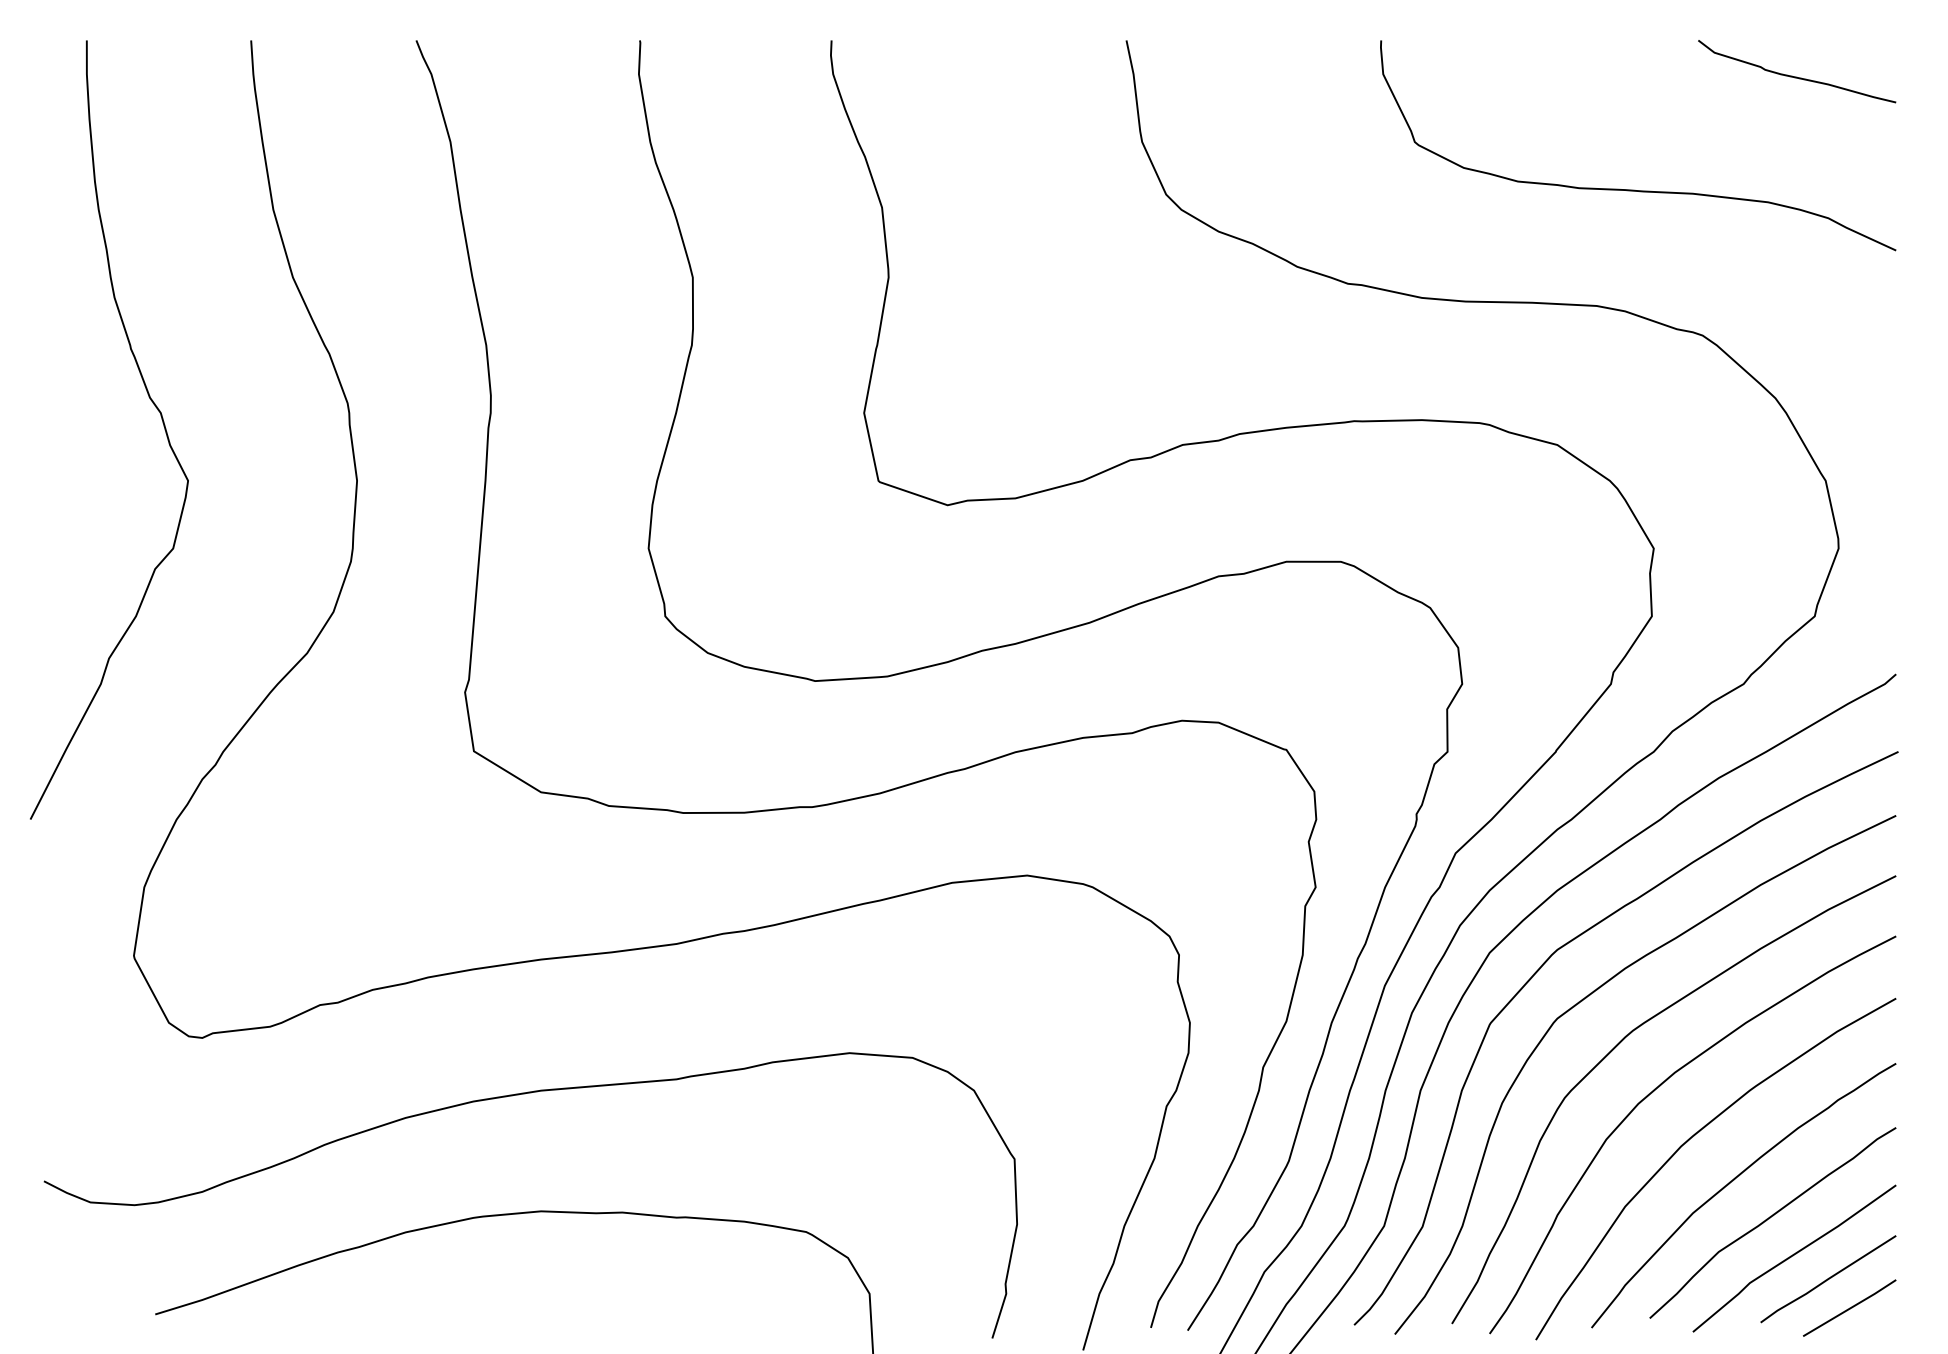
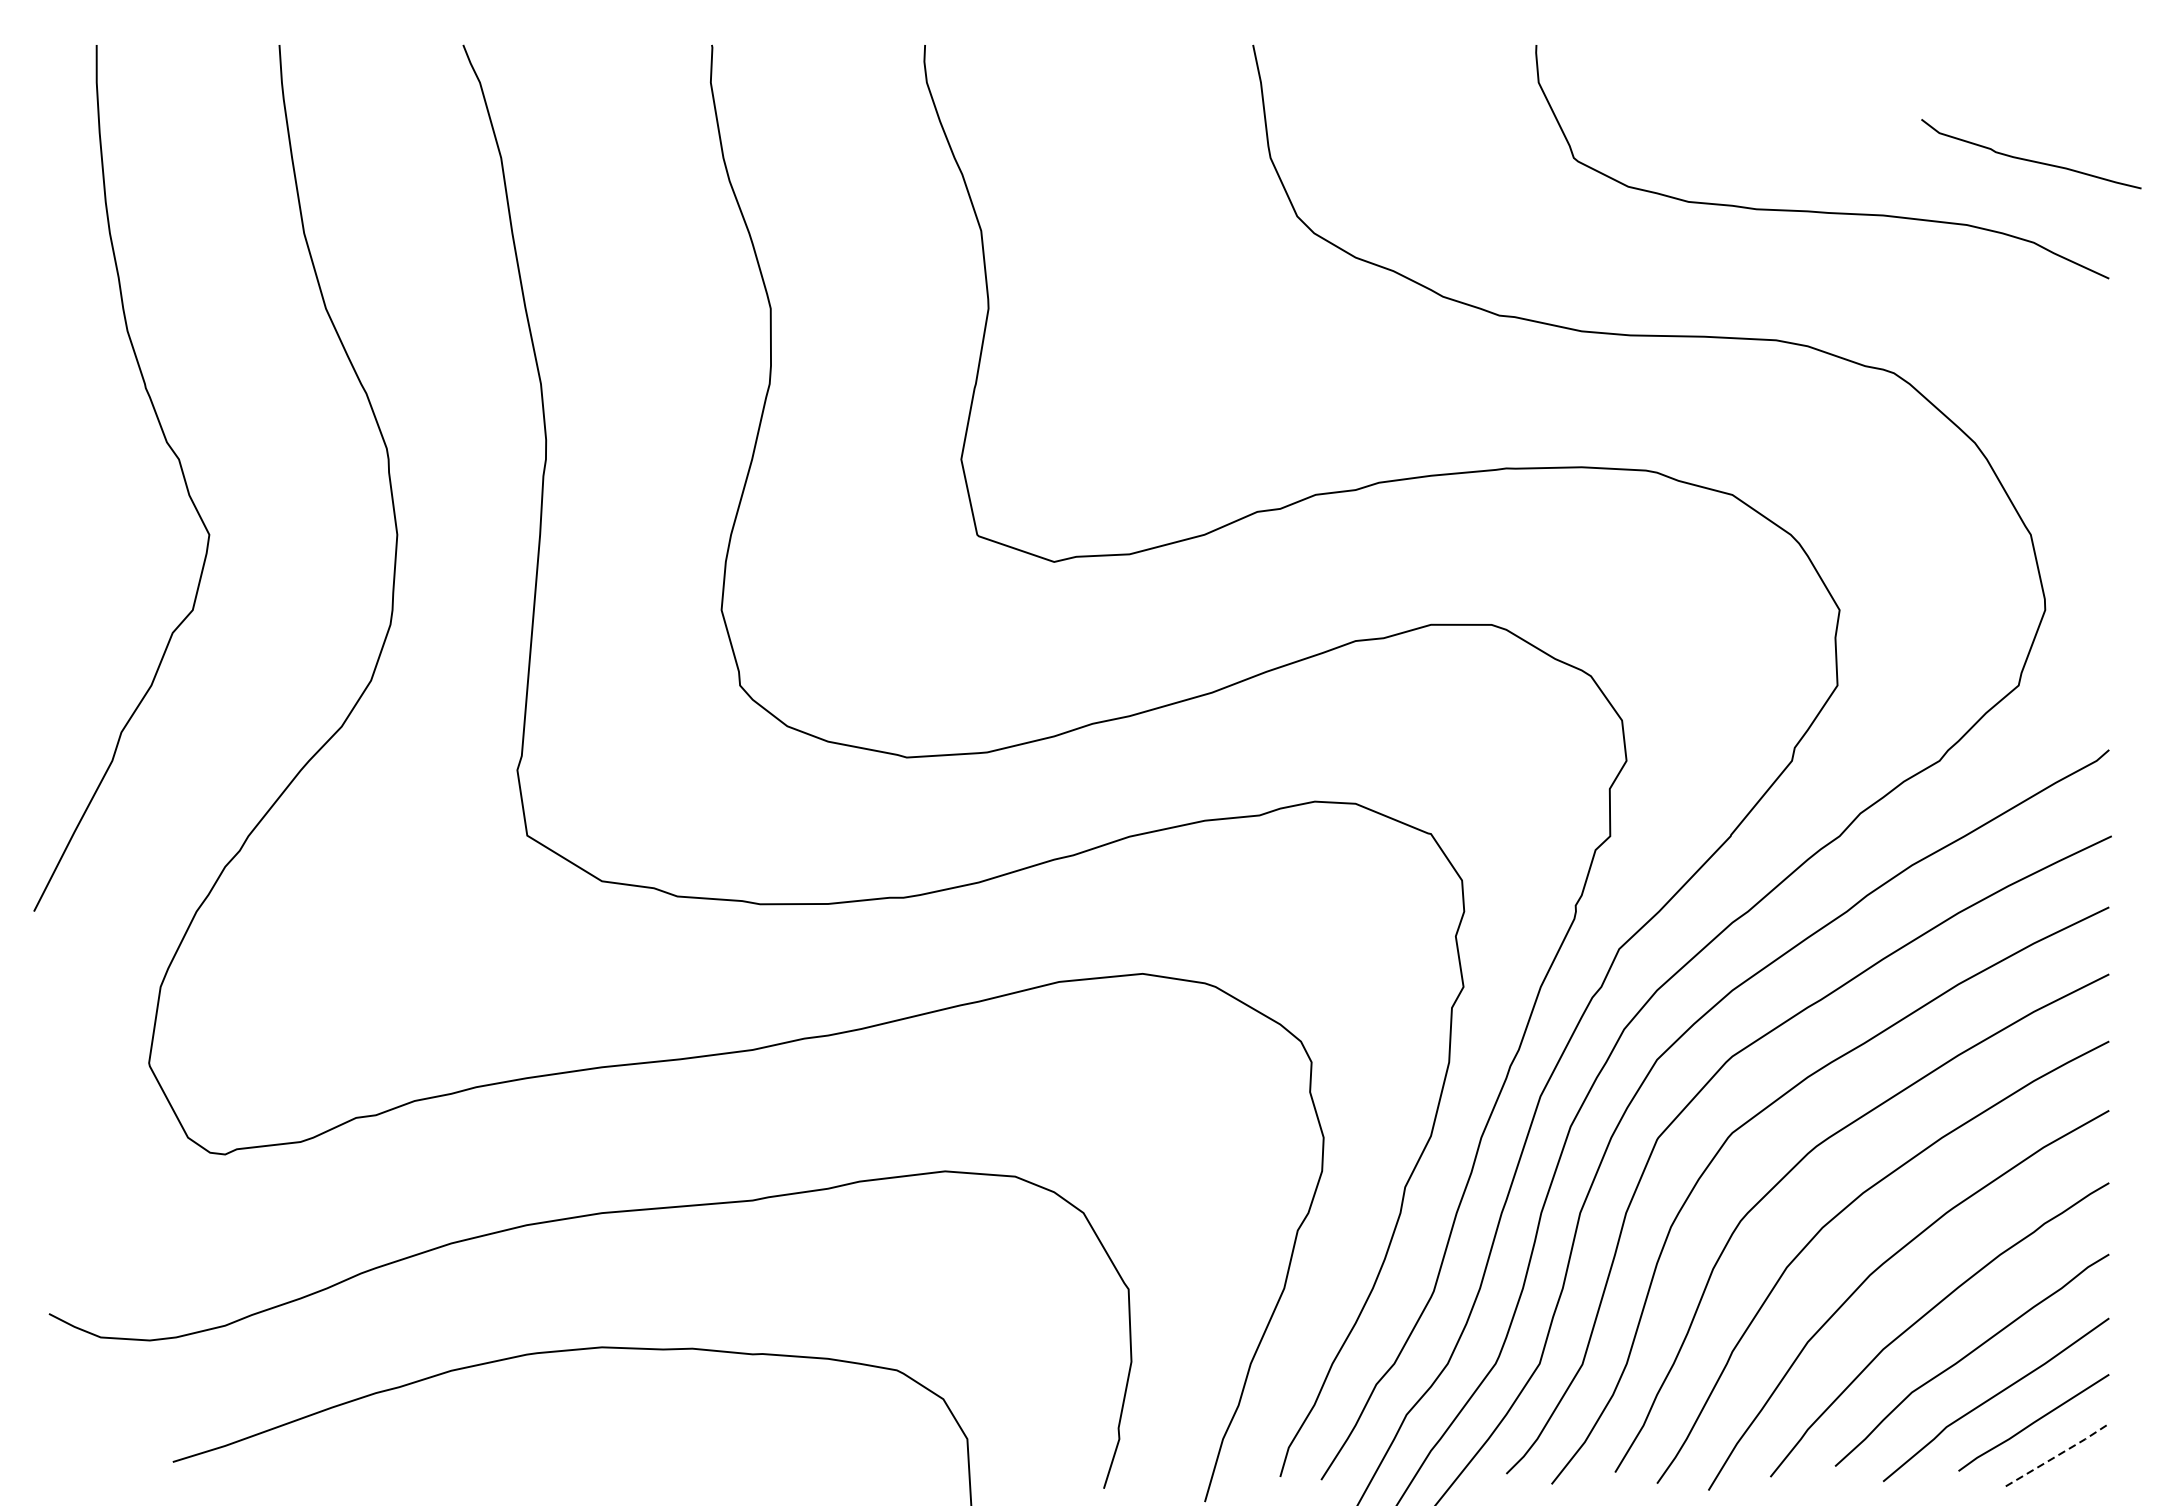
curve: (1796, 76) -> (2030, 159), moved
line: (1850, 1308) -> (2058, 1455), solid -> dashed

